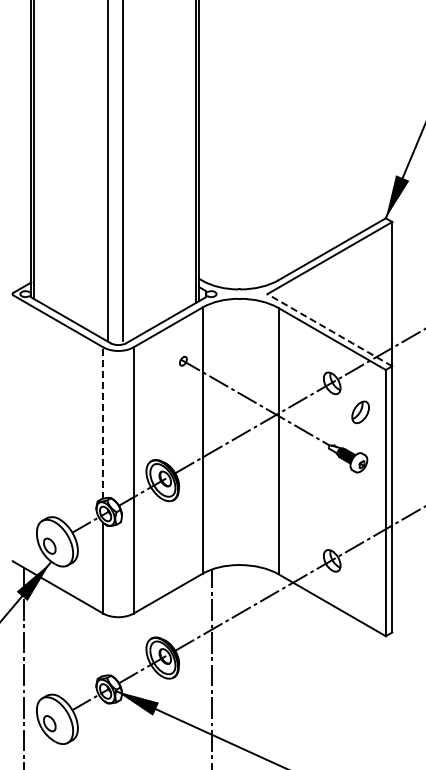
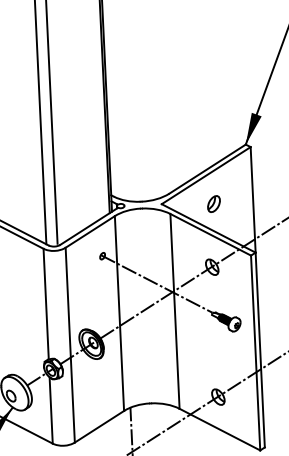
line: (329, 329) -> (208, 227), dashed -> solid
part: (360, 412) -> (213, 204), moved
line: (103, 423) -> (46, 304), dashed -> solid

